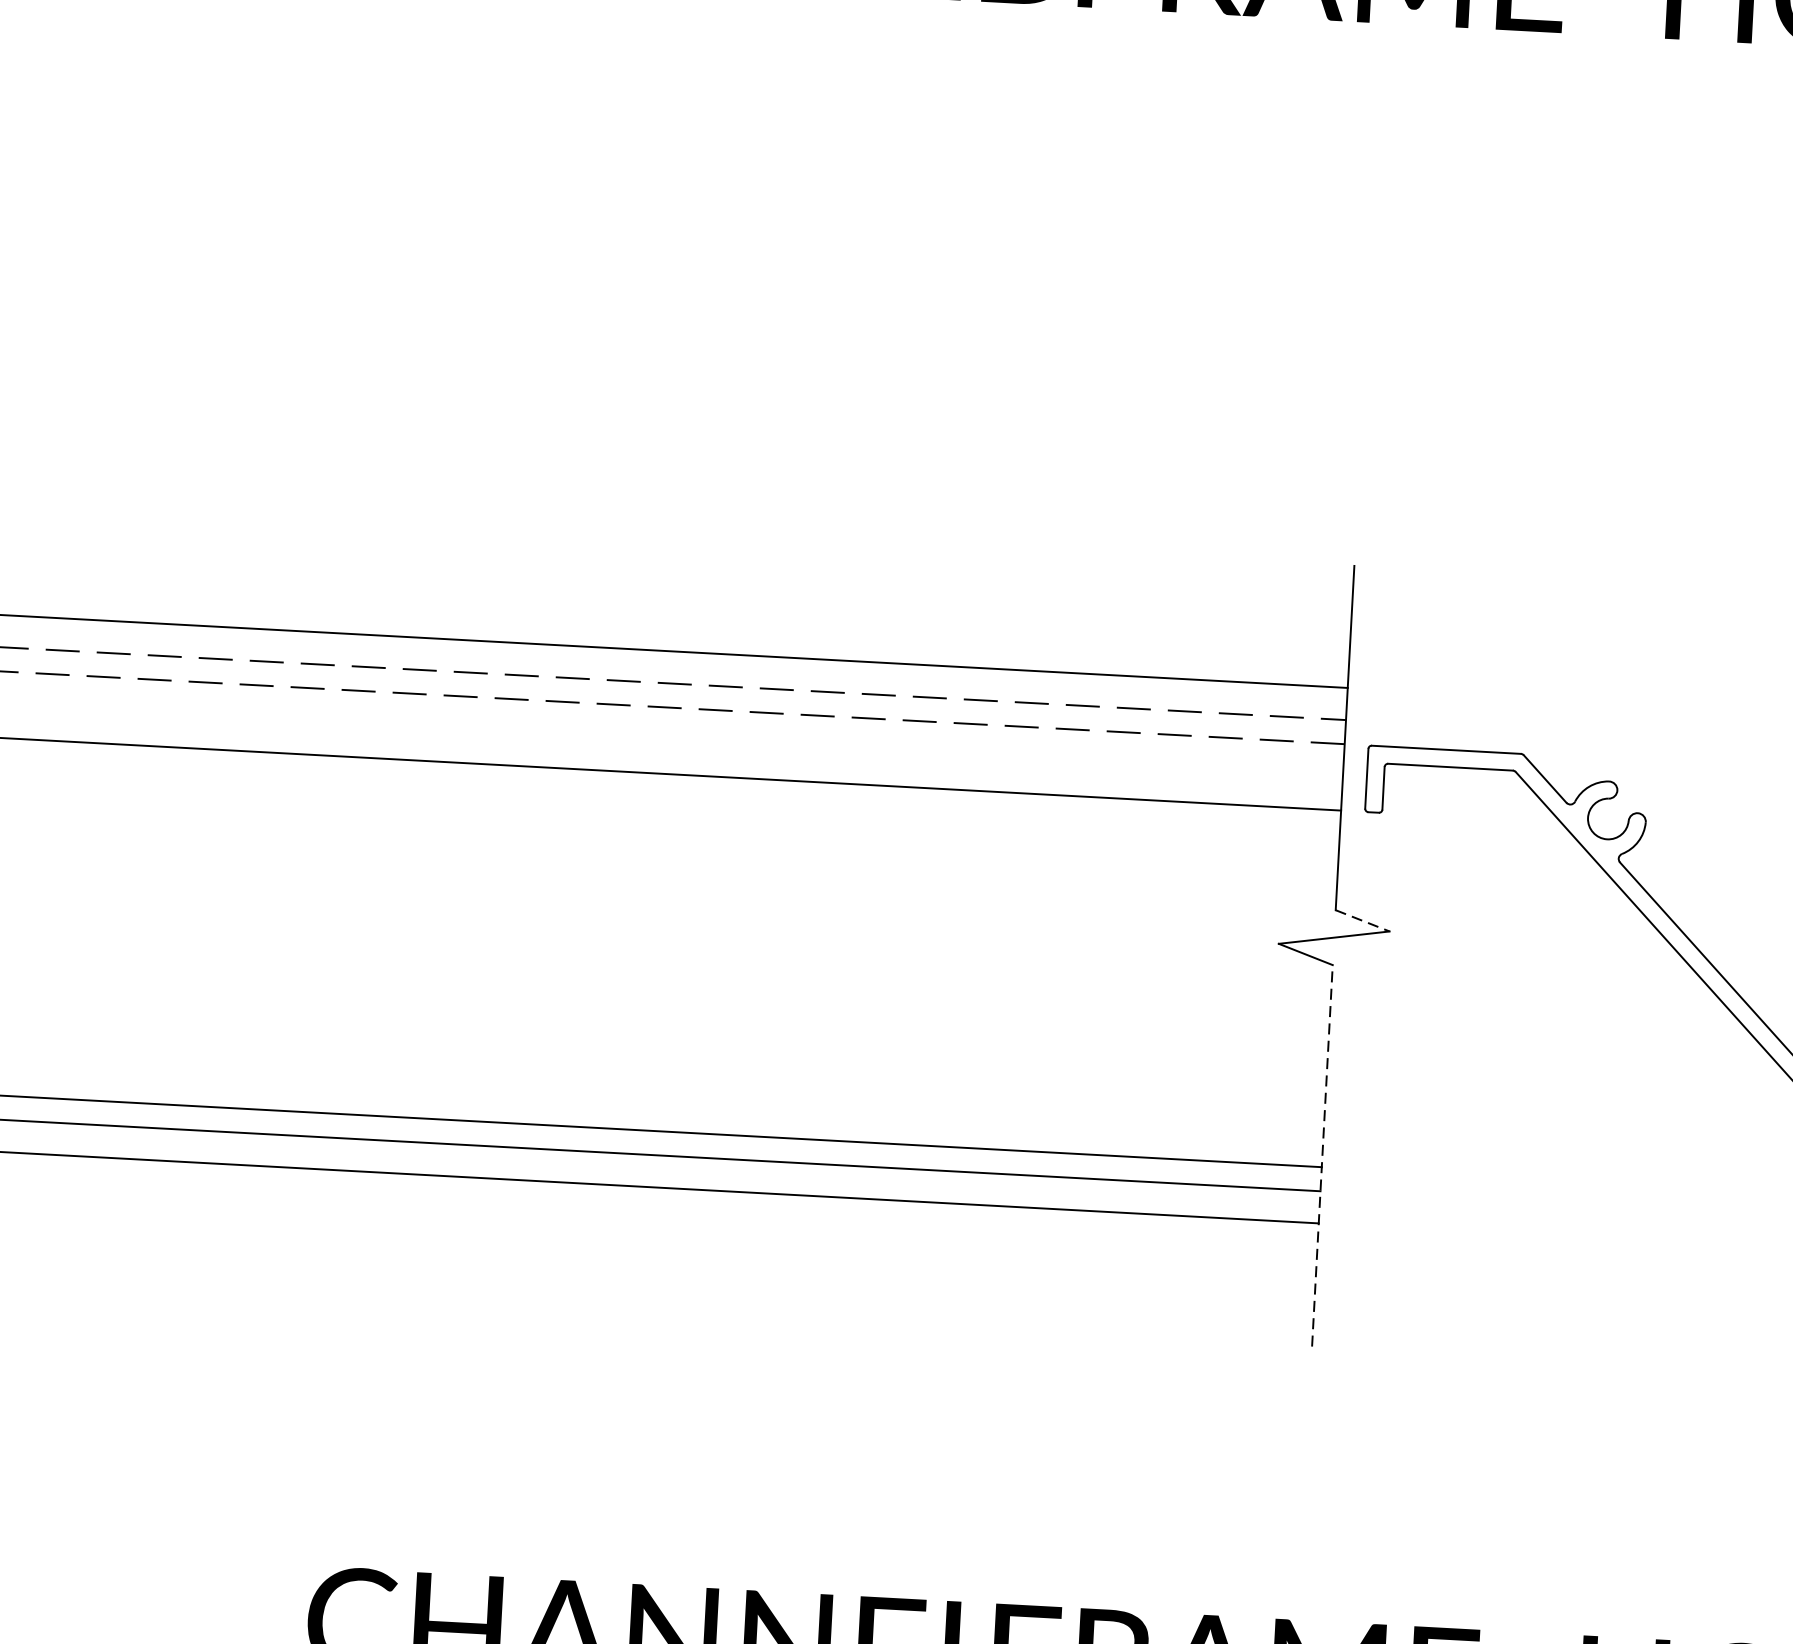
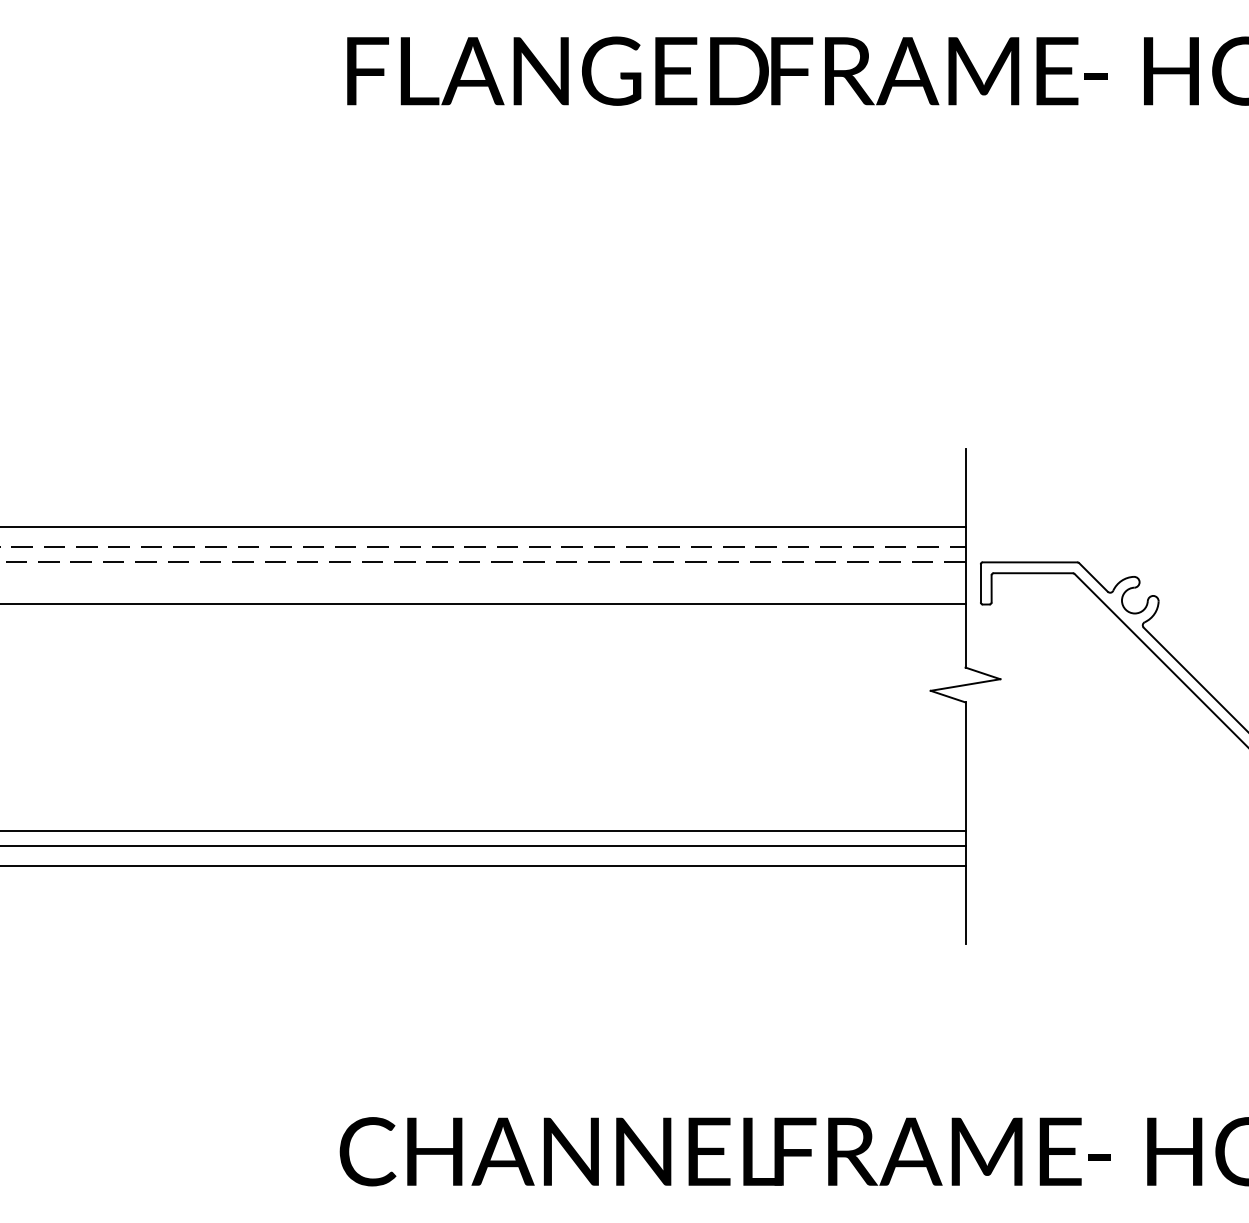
line: (1363, 921) -> (983, 673), dashed -> solid
line: (1322, 1155) -> (965, 823), dashed -> solid

